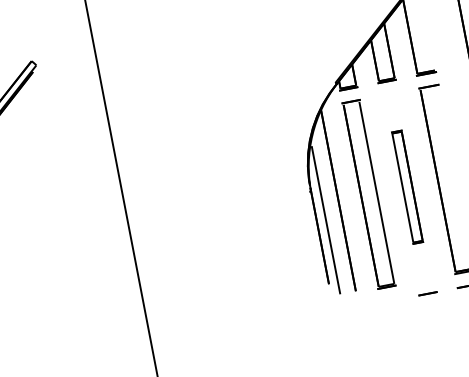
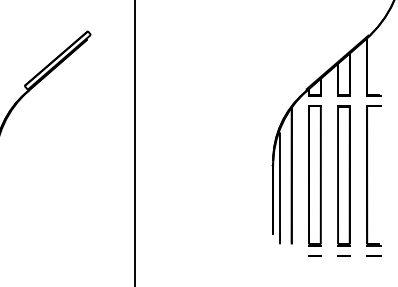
part: (406, 187) -> (343, 175), size x1.67
line: (388, 300) -> (314, 255), added

